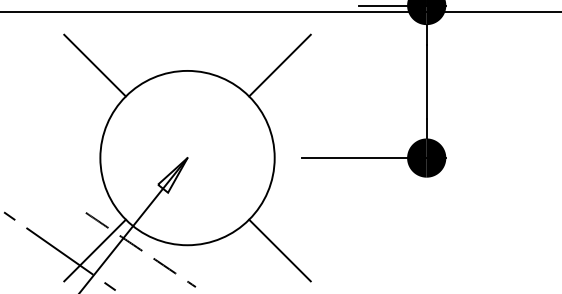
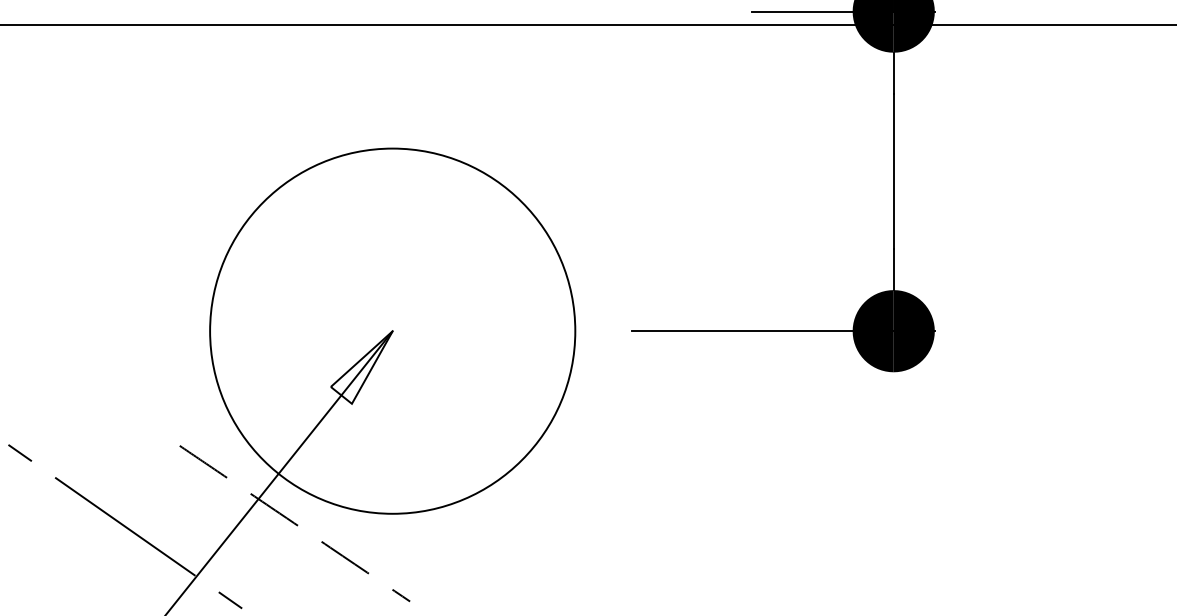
line: (94, 65) -> (197, 137), removed
line: (279, 65) -> (585, 137), removed
line: (94, 250) -> (197, 524), removed
line: (279, 250) -> (585, 524), removed

